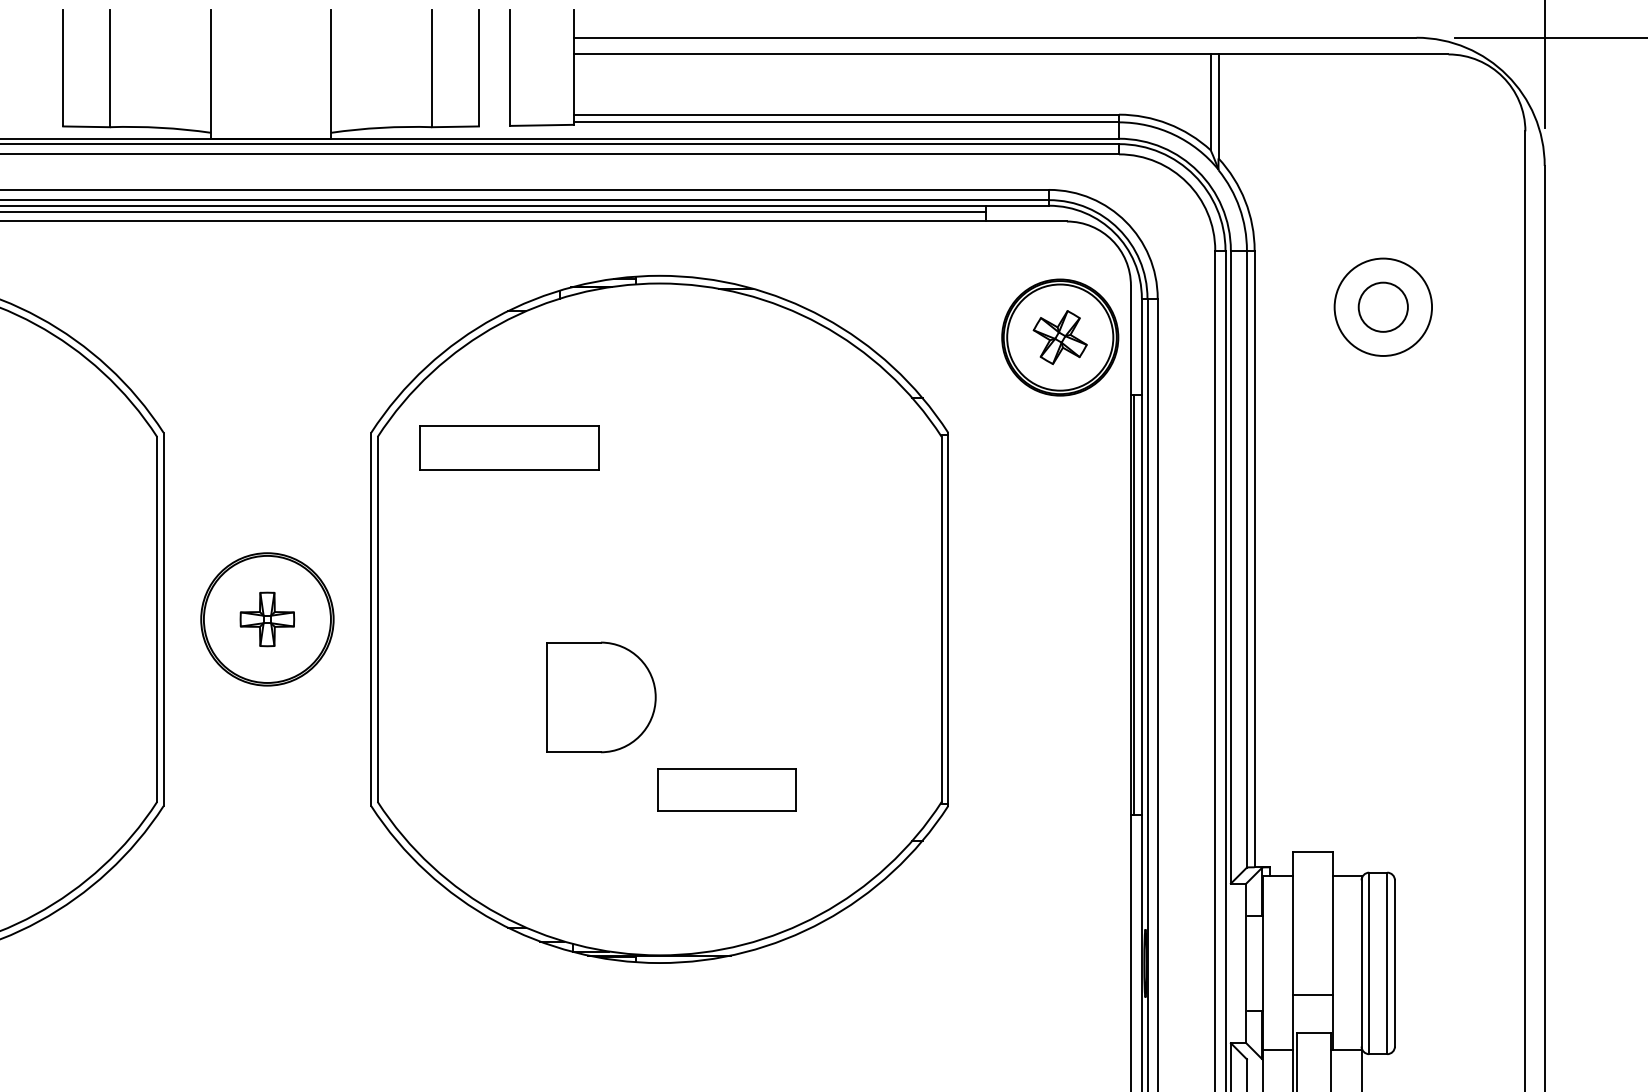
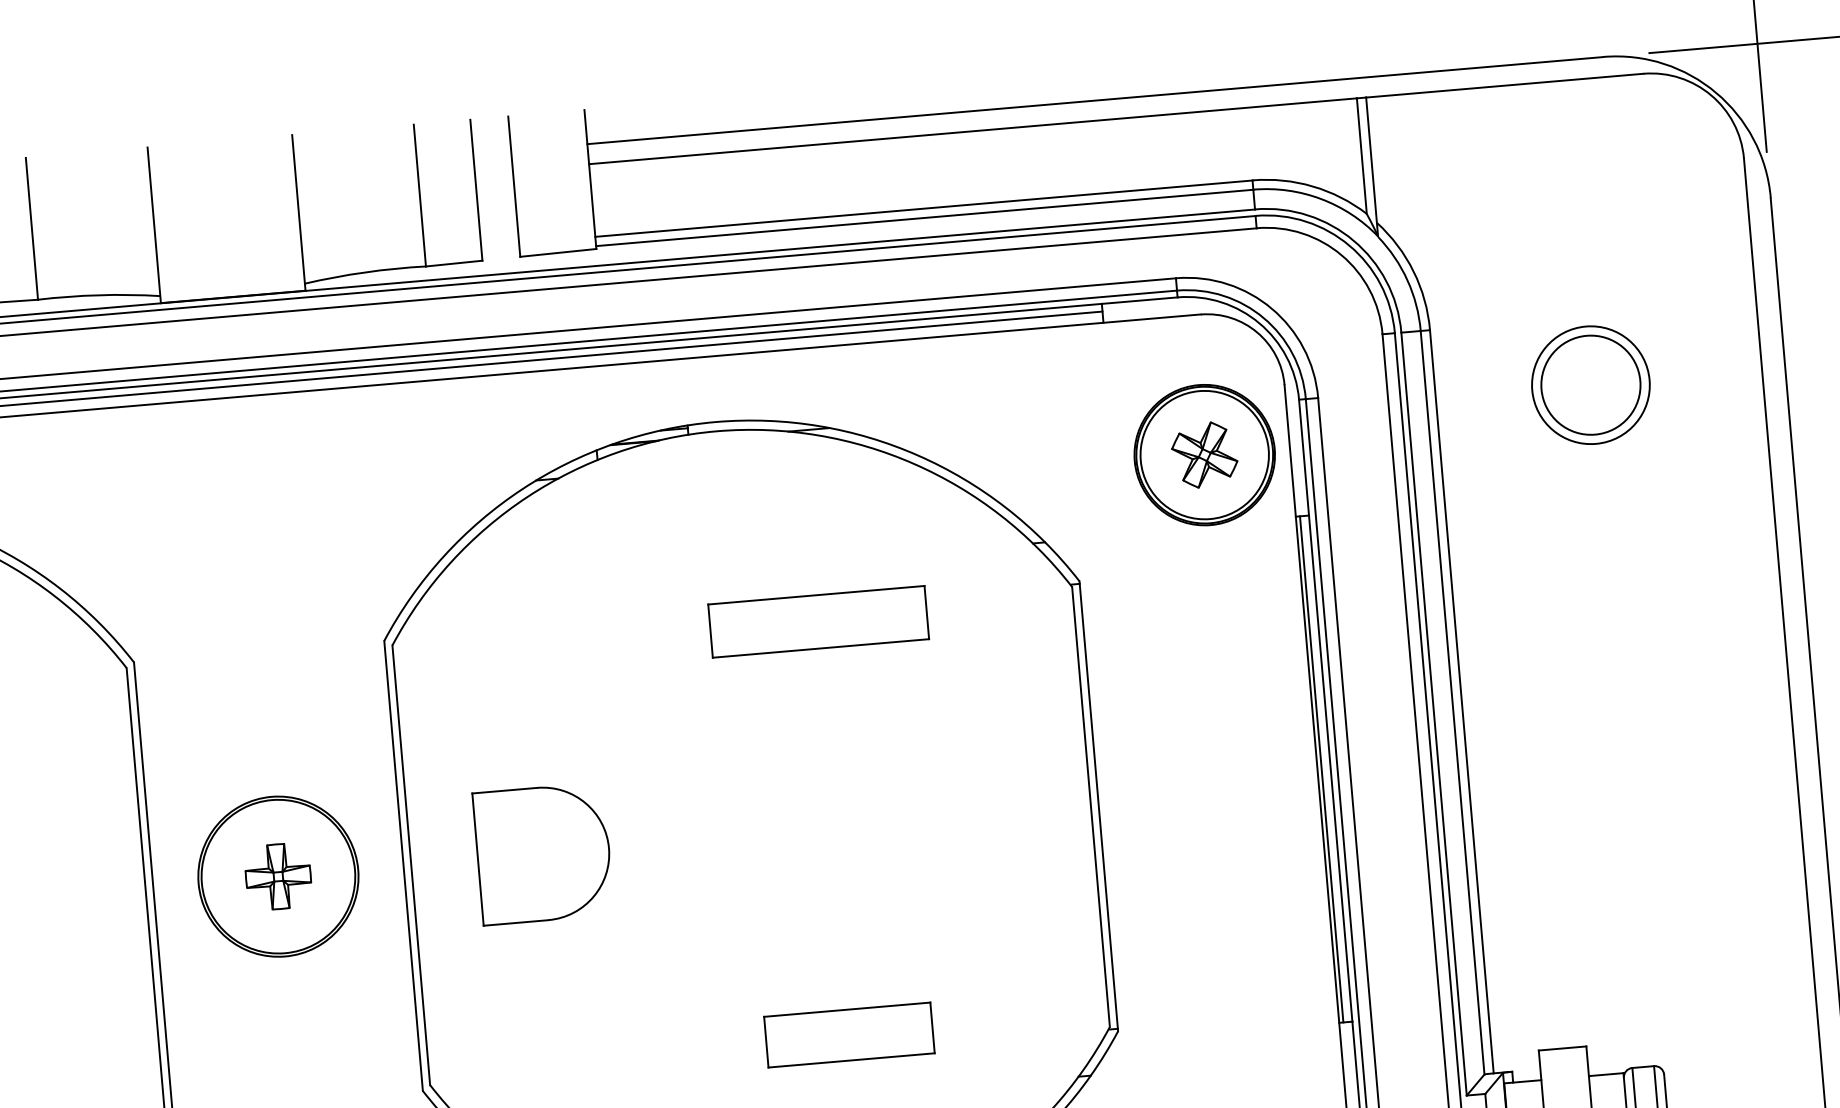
circle: (1383, 307) -> (1591, 385), size x1.67
part: (509, 447) -> (818, 621), moved
part: (601, 697) -> (543, 854), moved

